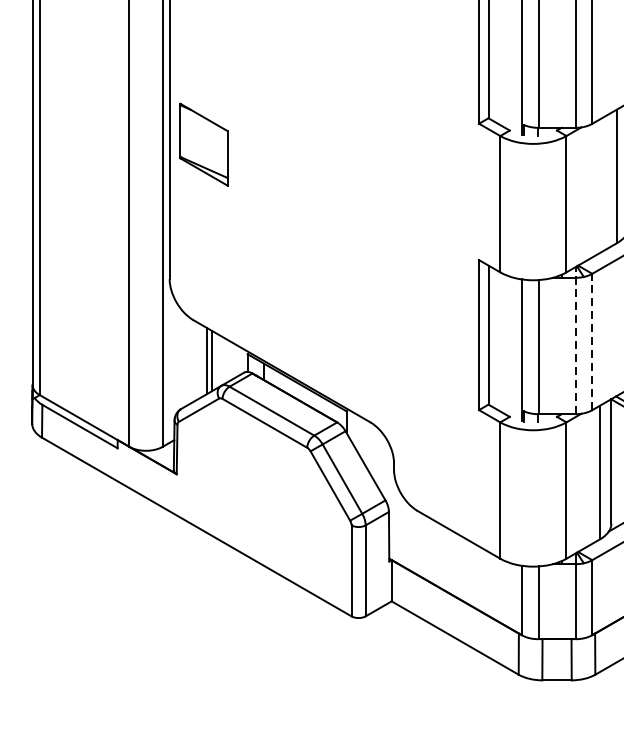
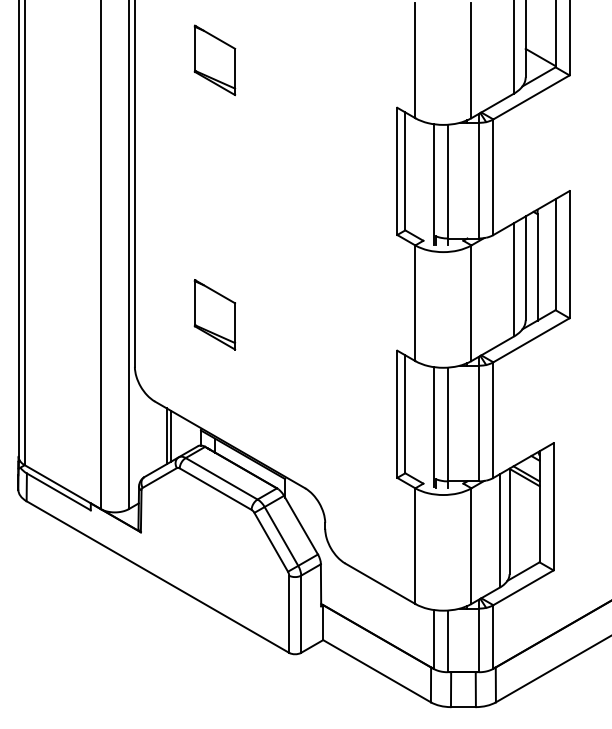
part: (203, 144) -> (214, 314), moved
line: (575, 340) -> (479, 418), dashed -> solid
line: (592, 342) -> (493, 420), dashed -> solid

